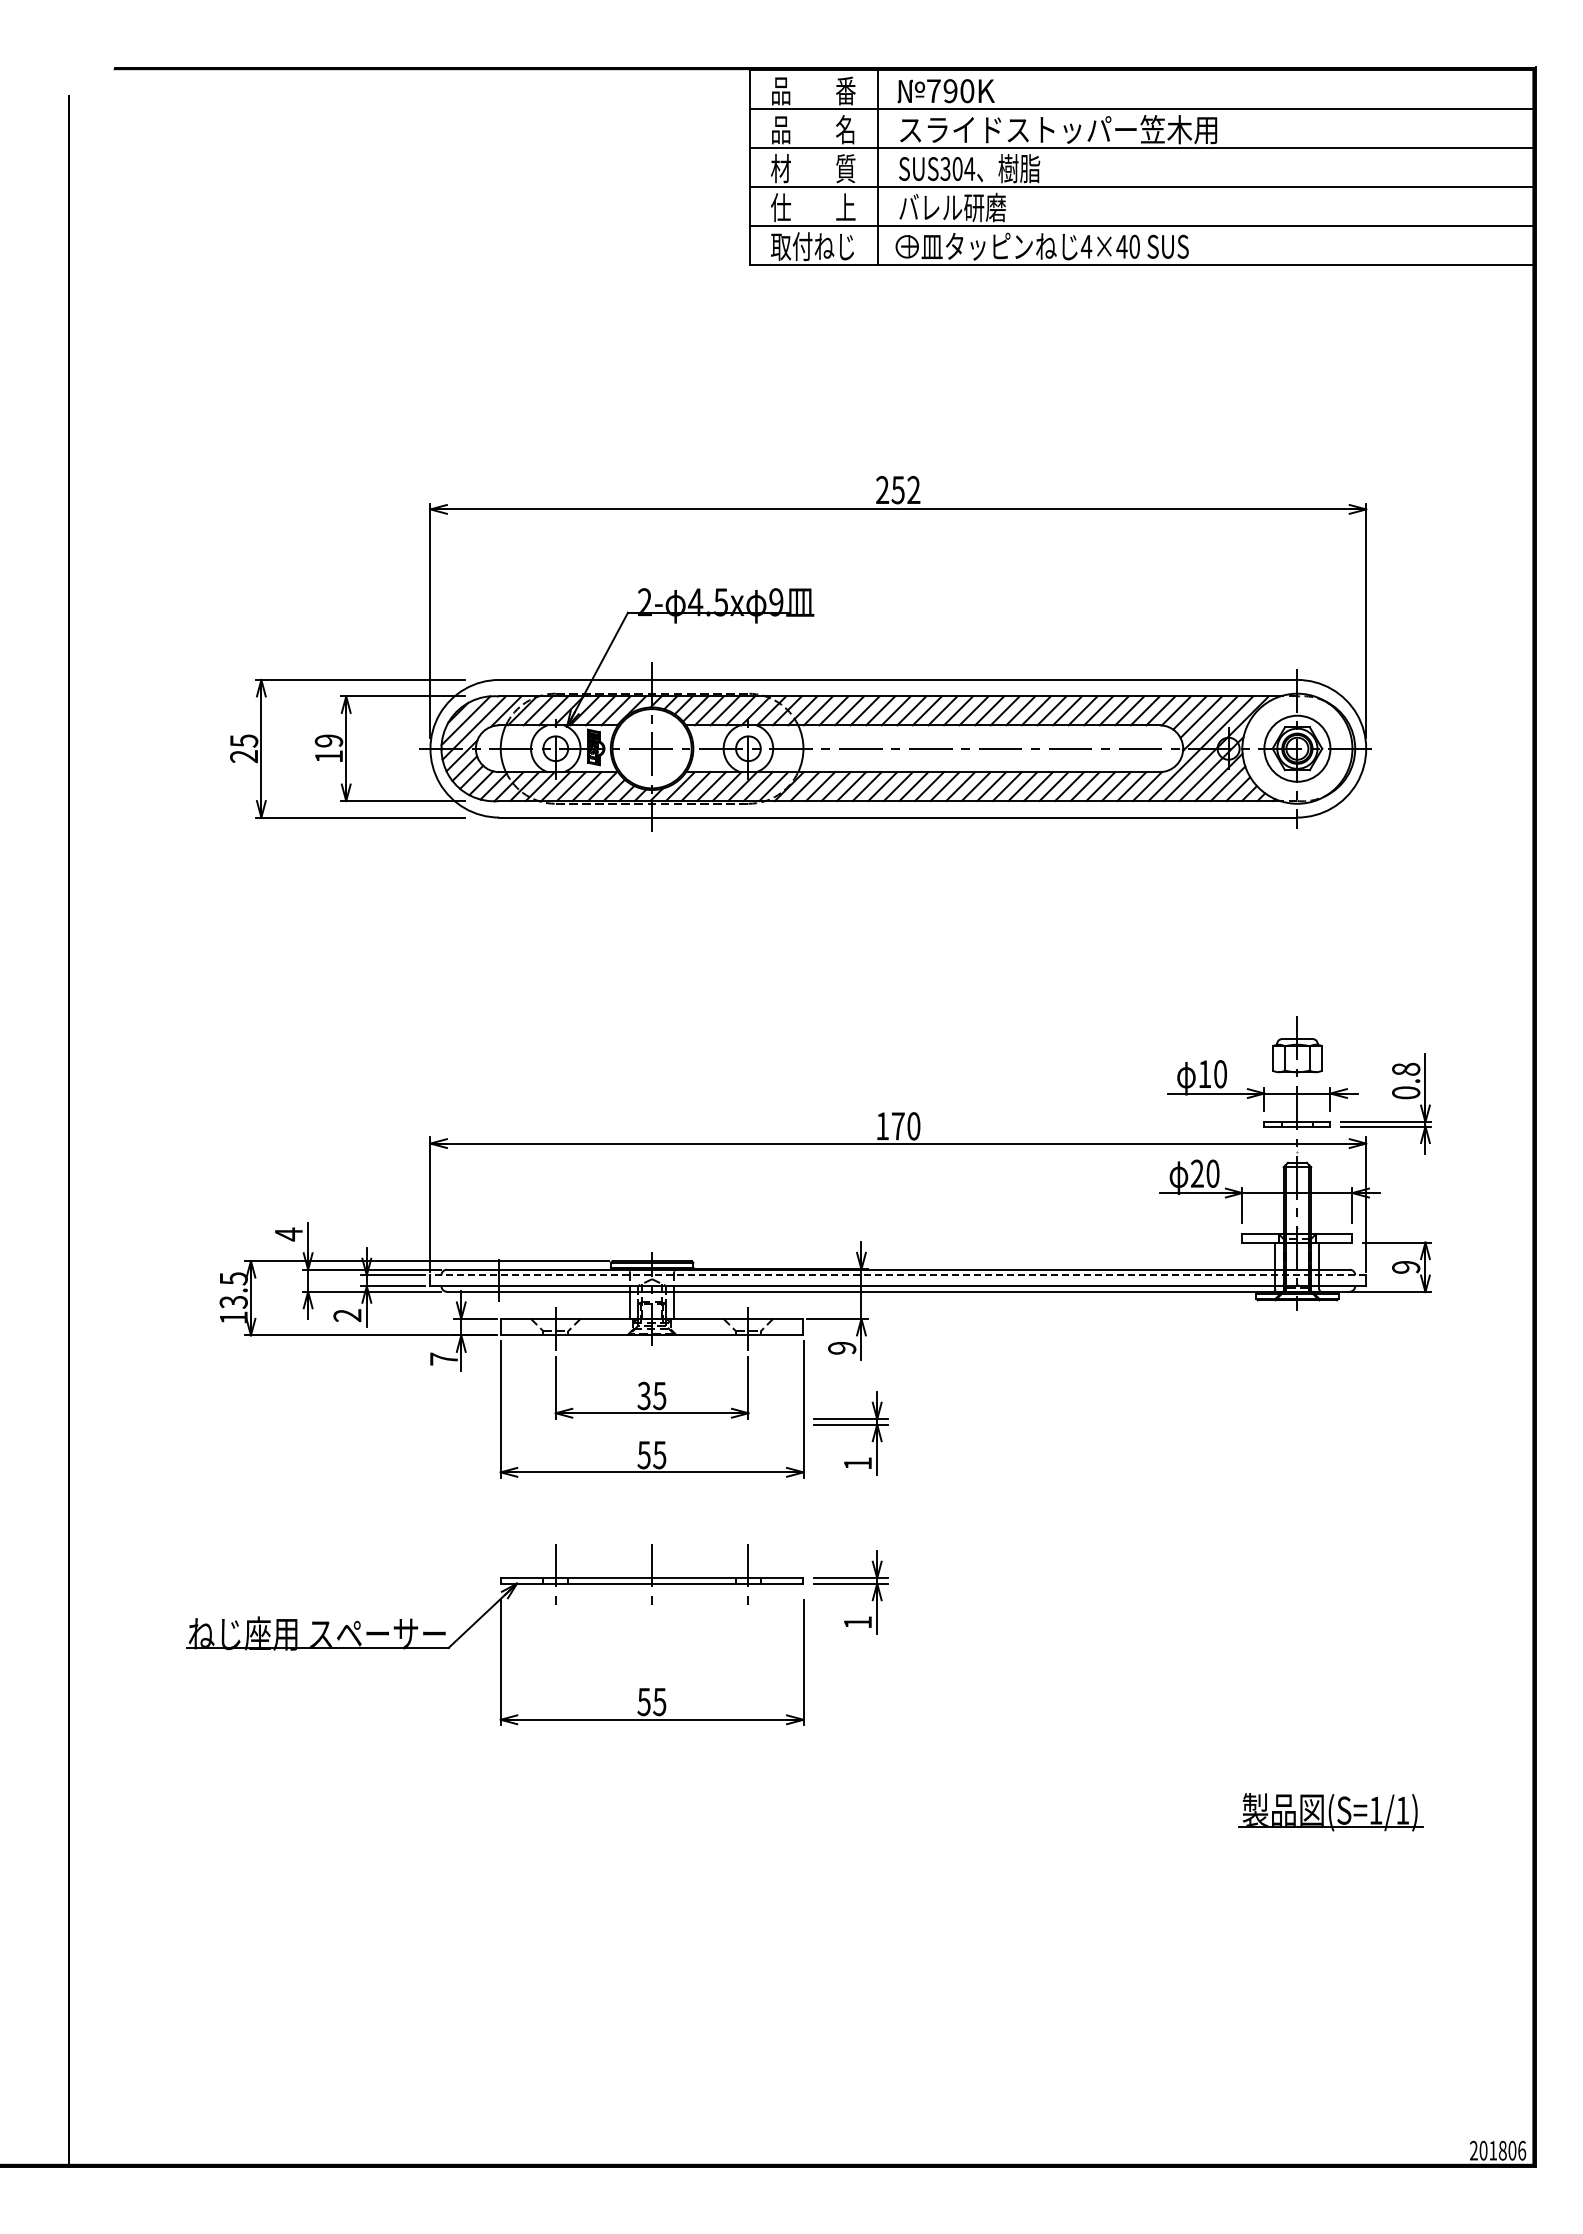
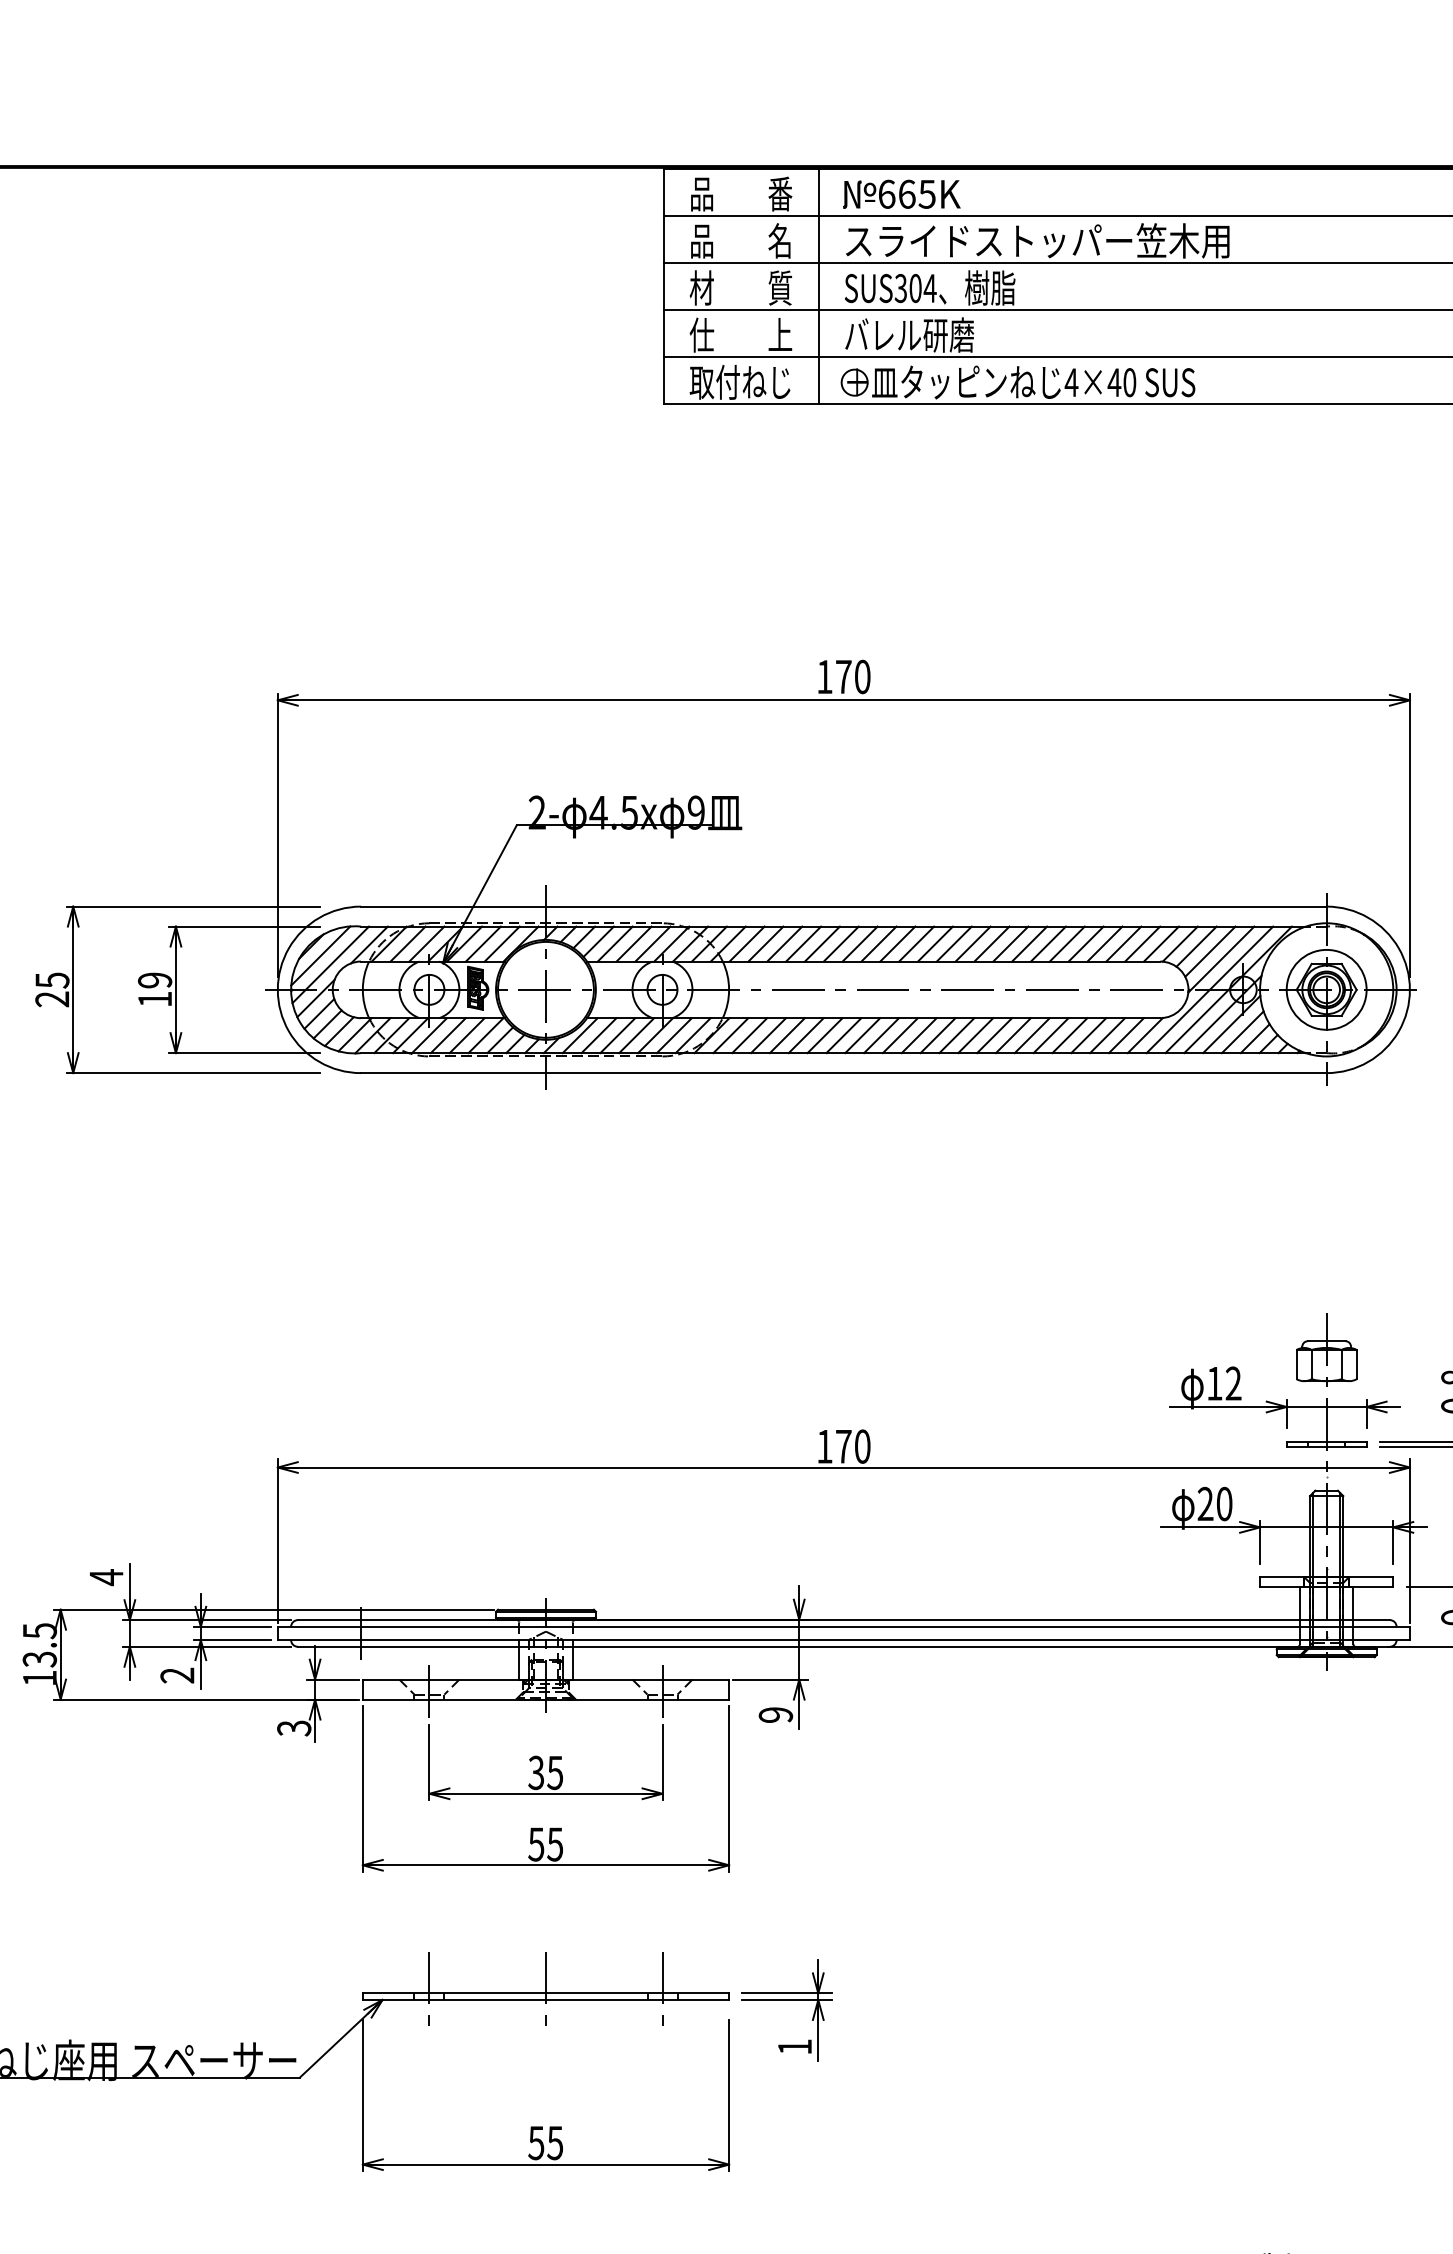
text: (950, 91) -> (906, 194), 790K -> 665K
text: (898, 490) -> (844, 677), 252 -> 170
text: (1220, 1074) -> (1233, 1383), 10 -> 12
line: (898, 1275) -> (844, 1627), dashed -> solid
text: (443, 1358) -> (293, 1727), 7 -> 3
part: (850, 1425) -> (785, 1808), removed

